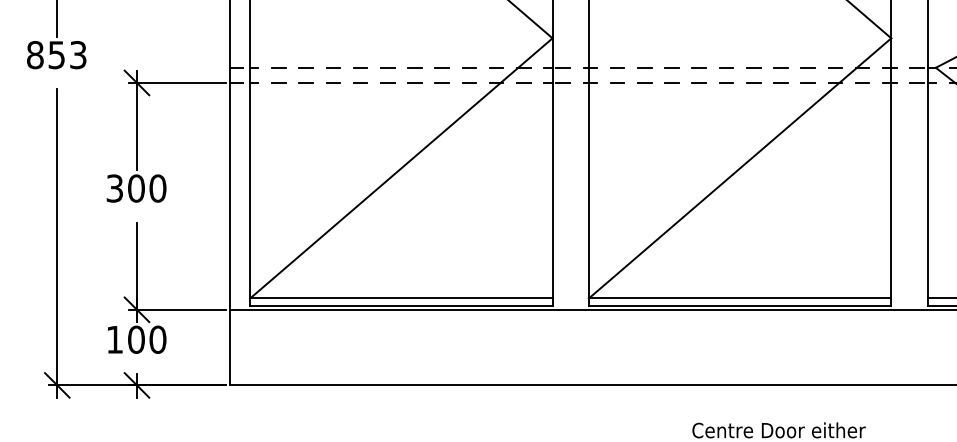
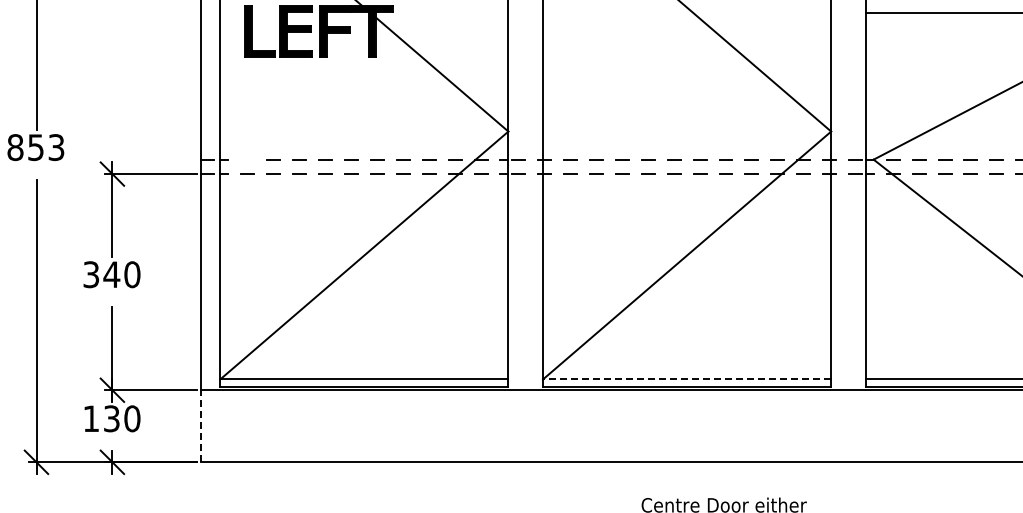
line: (278, 67) -> (247, 159), removed
text: (136, 188) -> (111, 274), 300 -> 340
line: (739, 298) -> (686, 379), solid -> dashed
text: (136, 339) -> (111, 418), 100 -> 130
line: (229, 347) -> (200, 426), solid -> dashed

